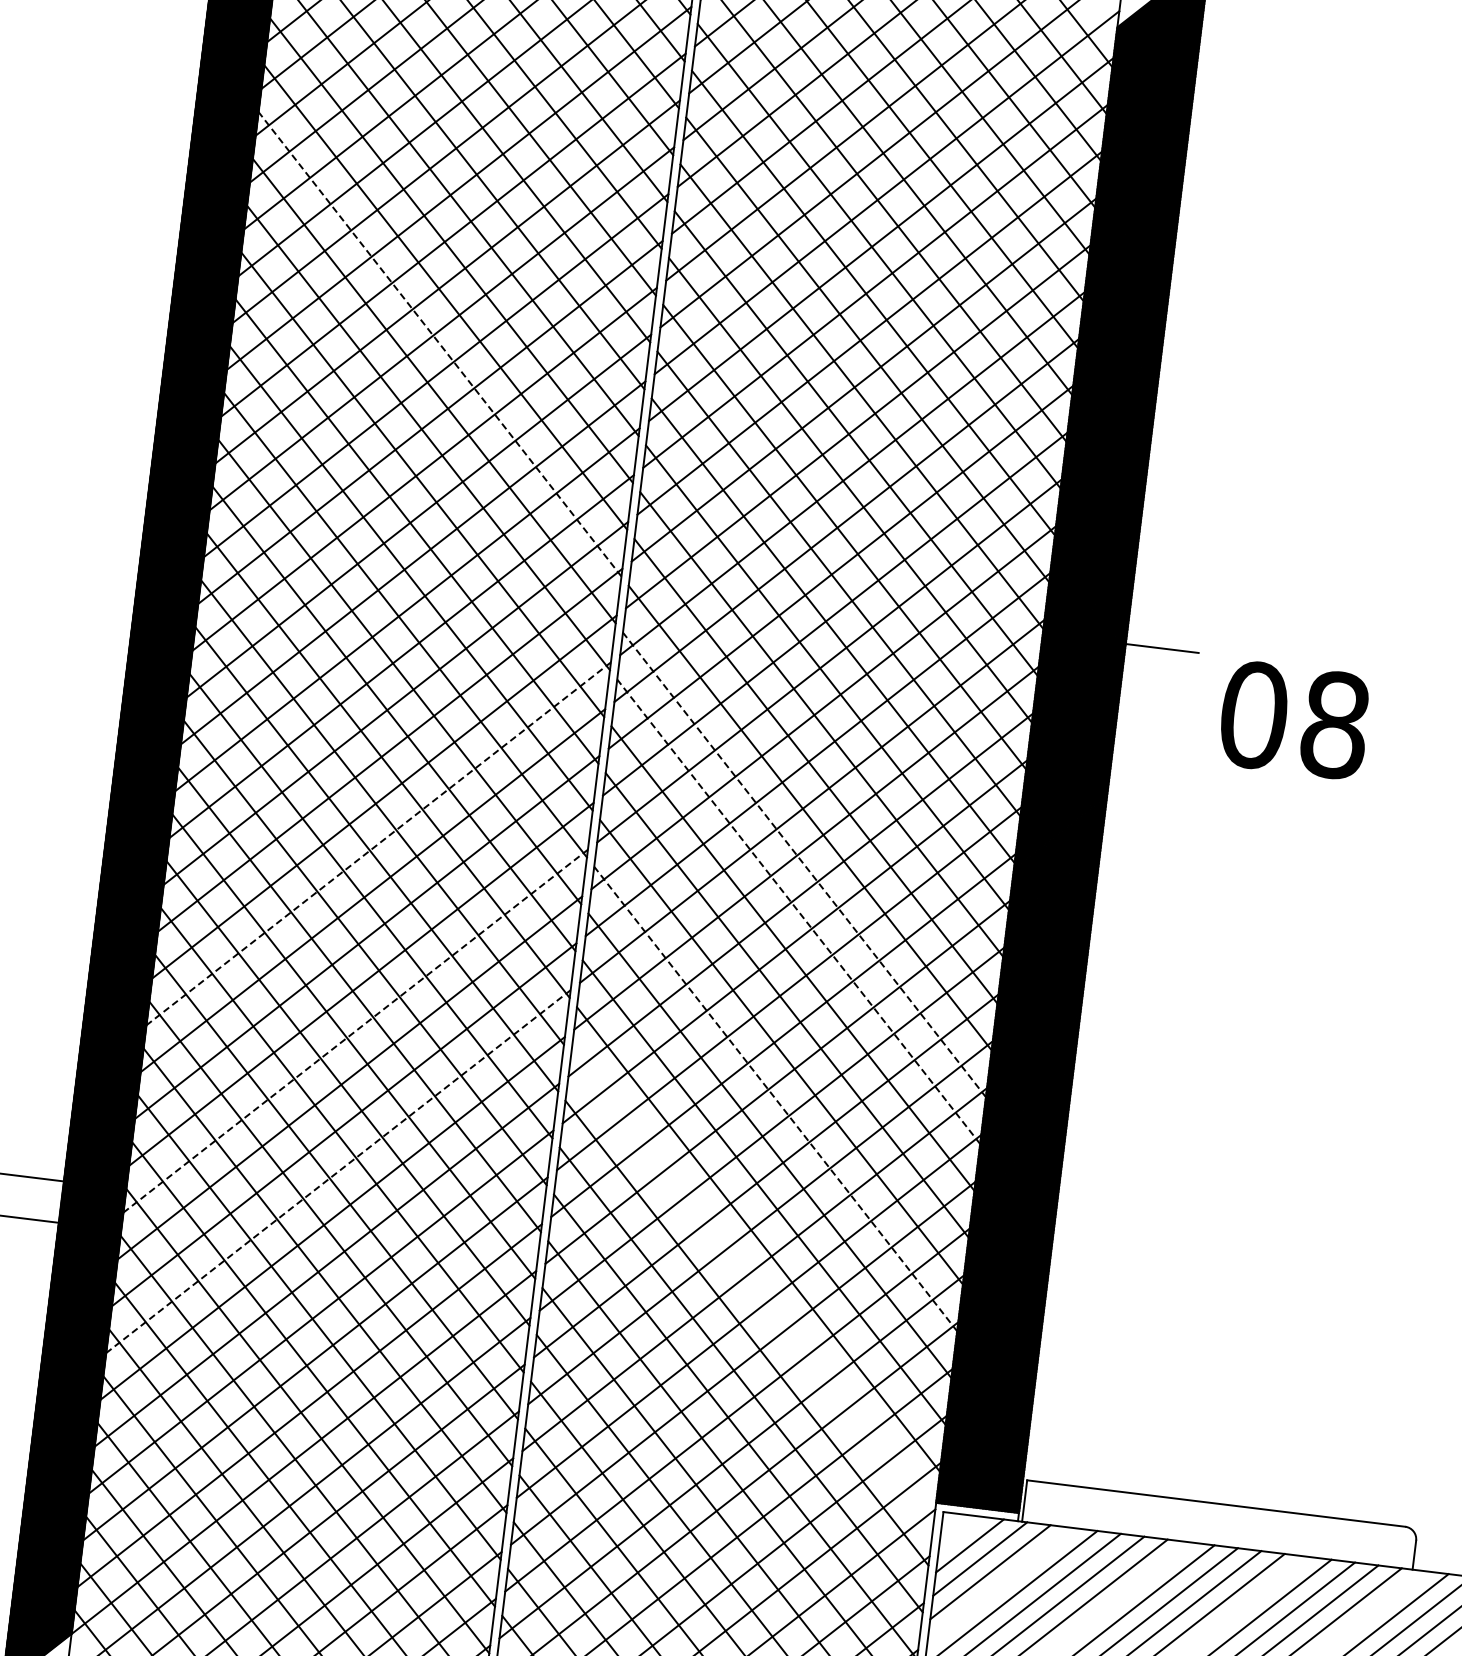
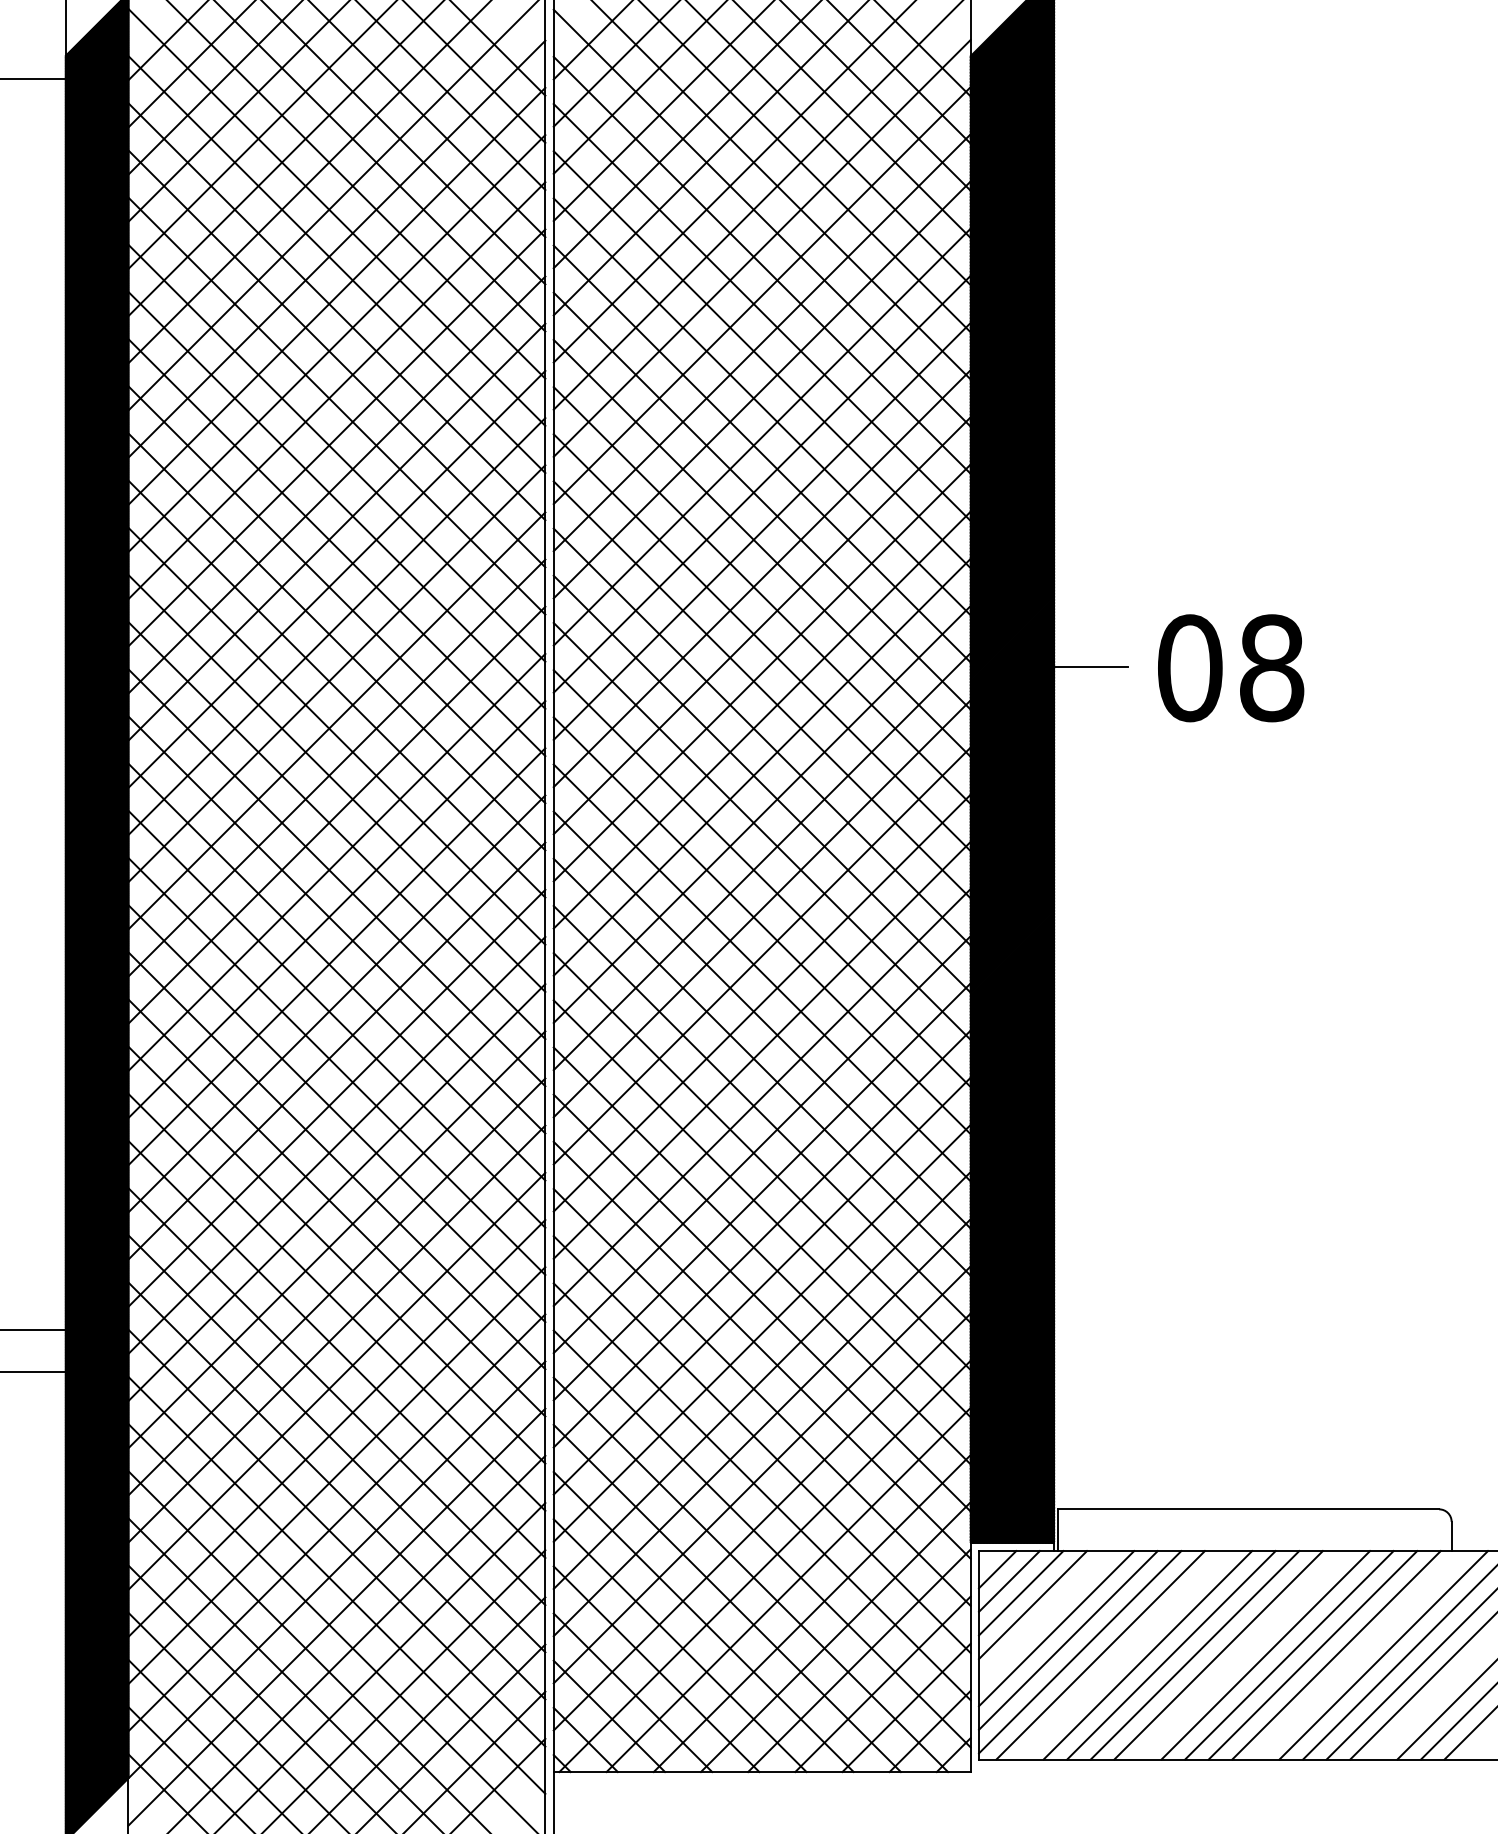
line: (439, 344) -> (336, 453), dashed -> solid
text: (1295, 720) -> (1231, 668), moved
line: (378, 843) -> (336, 956), dashed -> solid
line: (804, 864) -> (762, 925), dashed -> solid
line: (799, 911) -> (762, 972), dashed -> solid
line: (355, 1031) -> (336, 1145), dashed -> solid
line: (776, 1099) -> (762, 1161), dashed -> solid
line: (338, 1171) -> (336, 1286), dashed -> solid
line: (752, 1285) -> (761, 1349), added
line: (959, 1532) -> (997, 1569), added

